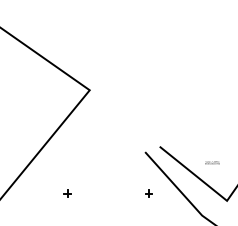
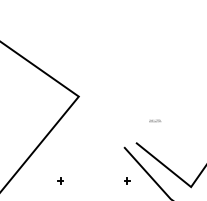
text: (212, 162) -> (155, 120), moved

